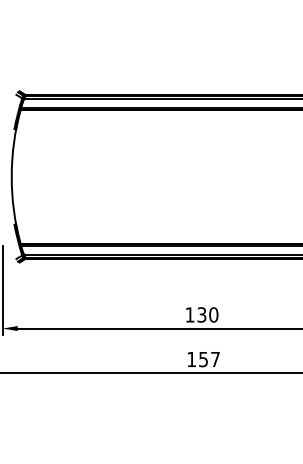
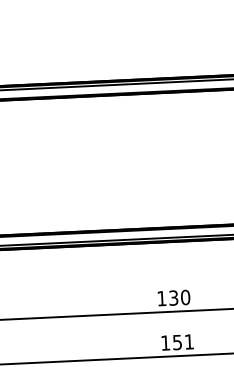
text: (215, 359) -> (189, 341), 157 -> 151

